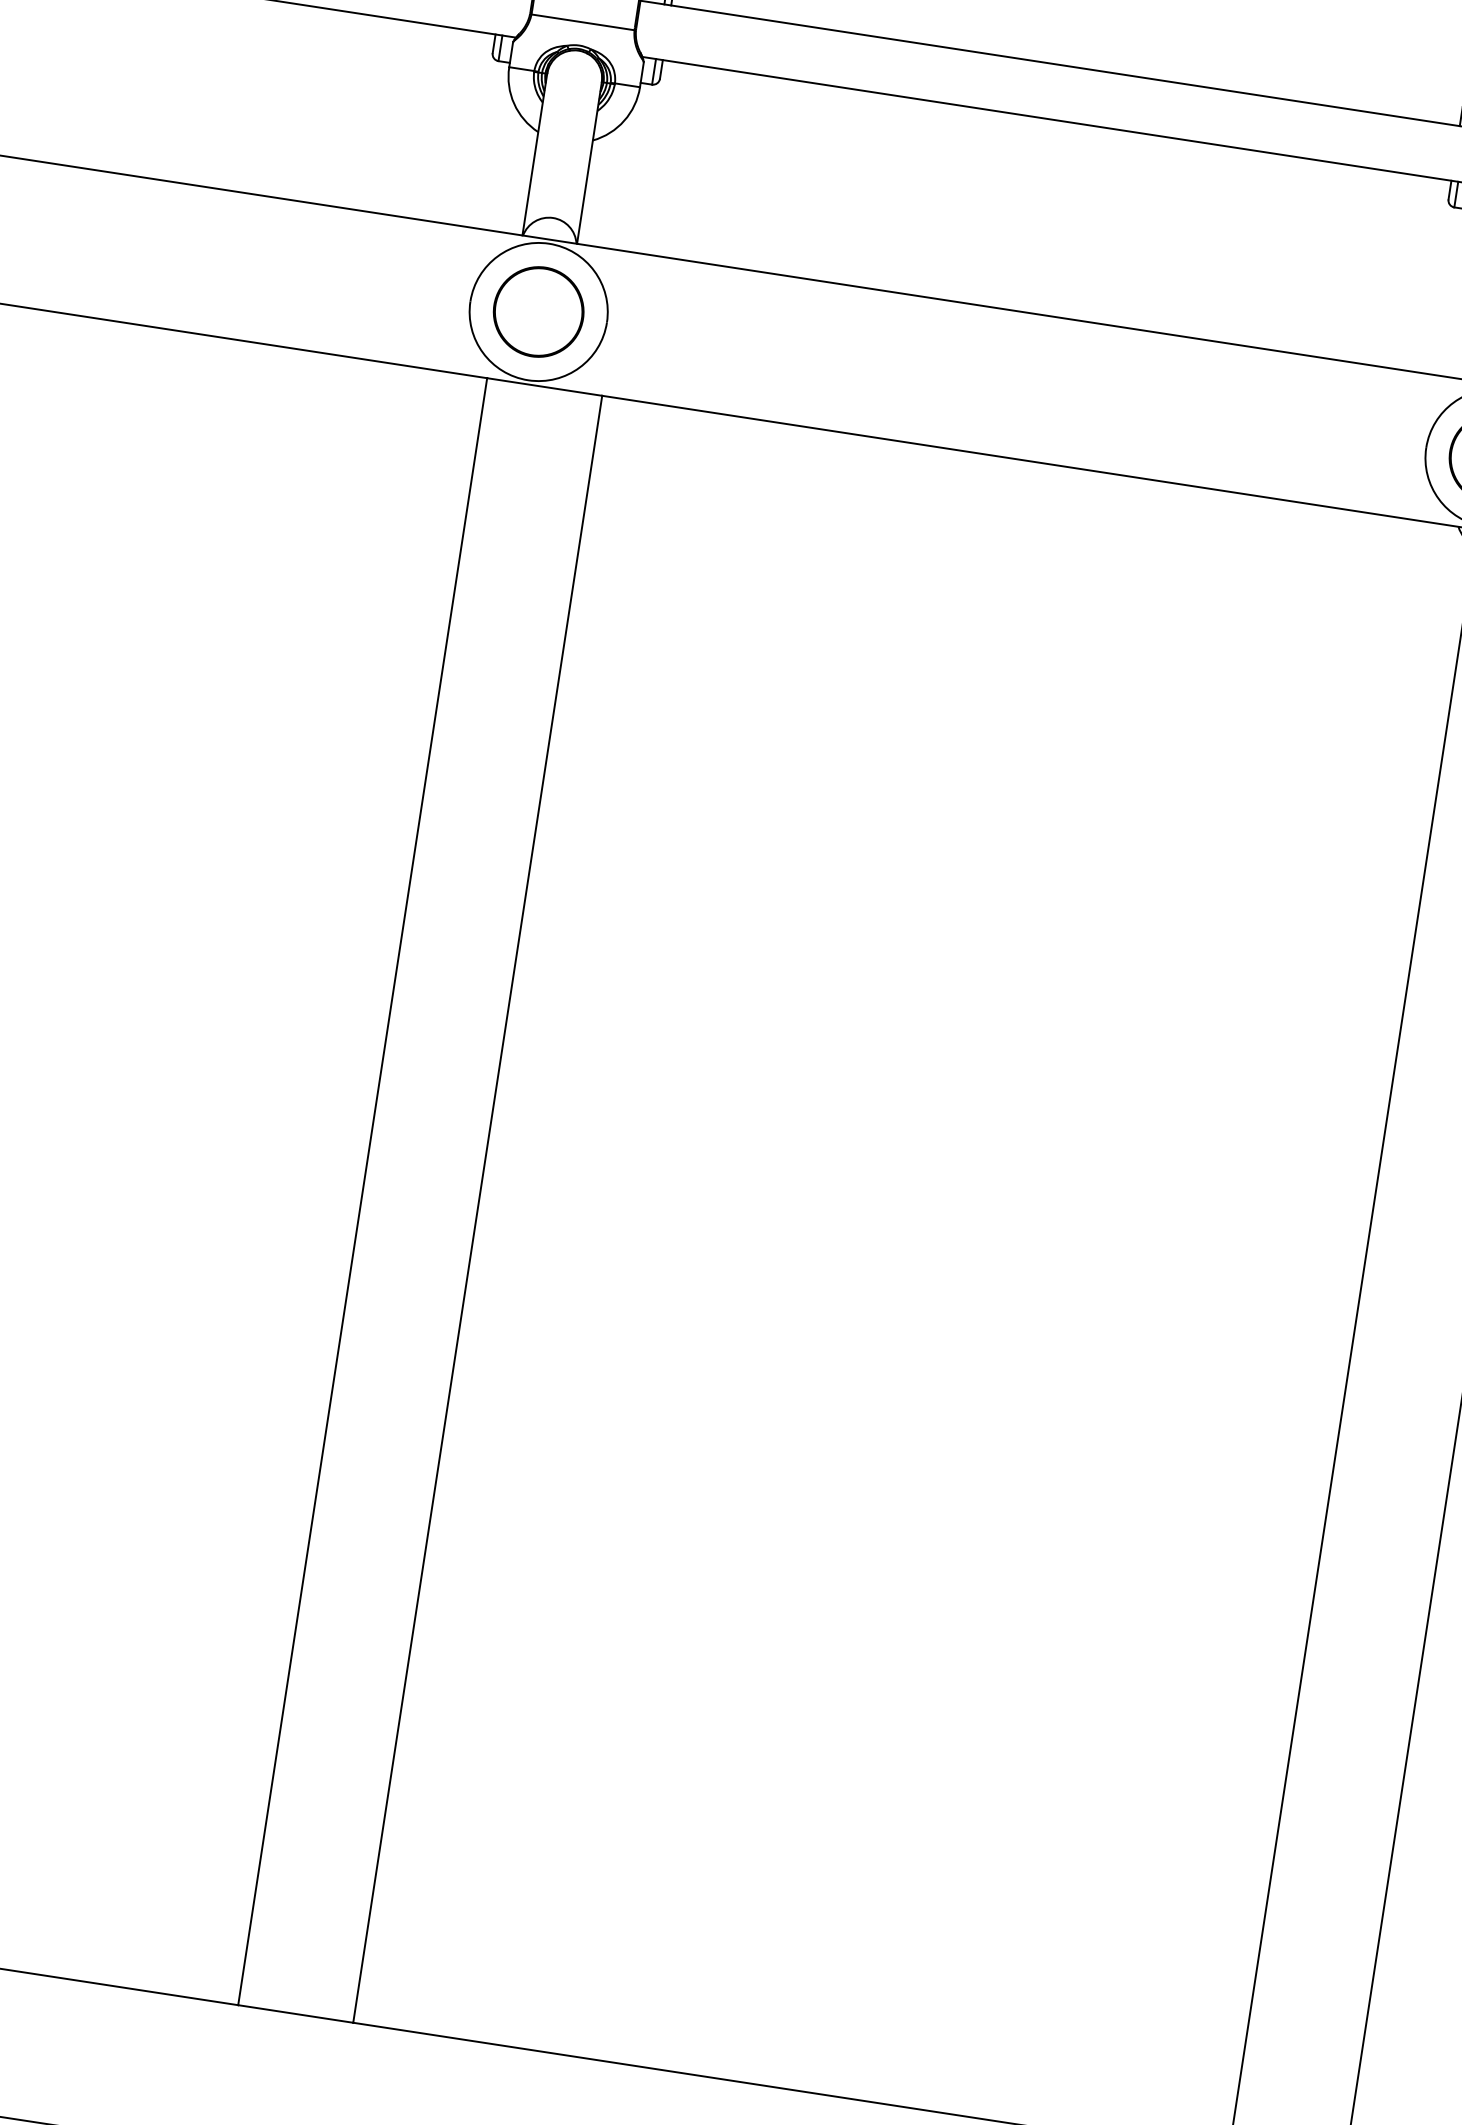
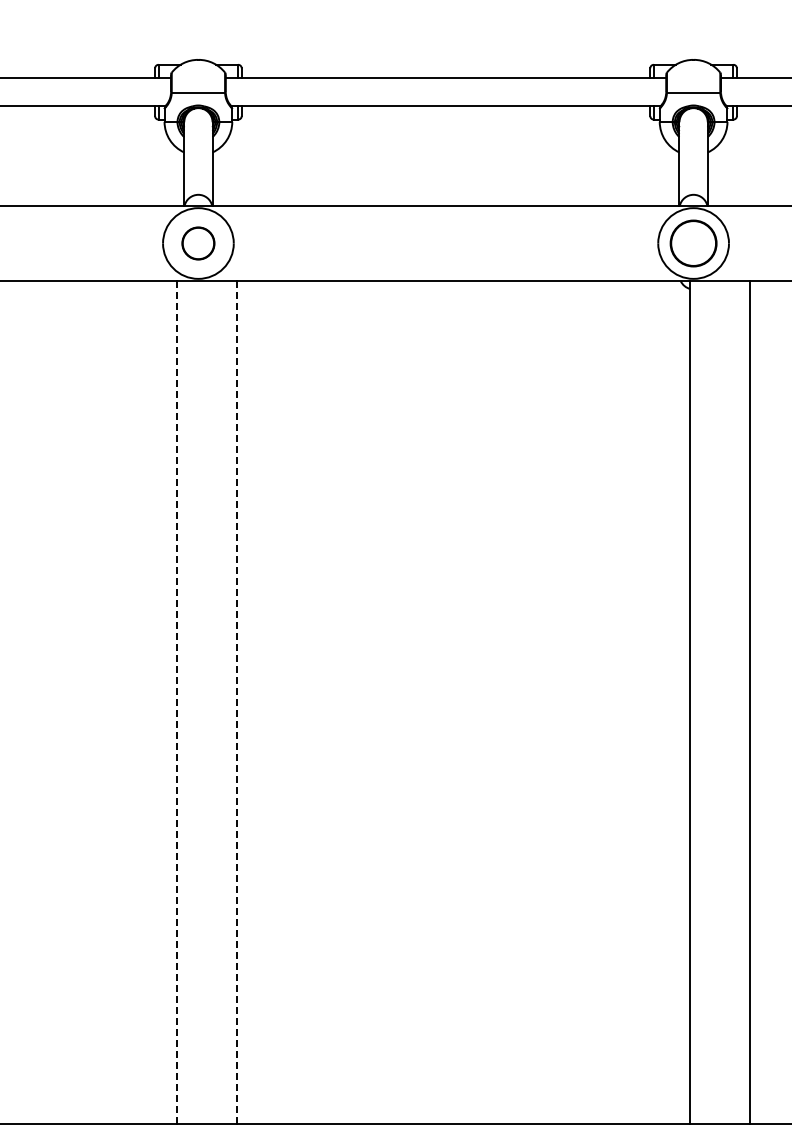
part: (538, 311) -> (198, 243), size x0.7
line: (363, 1189) -> (177, 701), solid -> dashed
line: (478, 1207) -> (237, 701), solid -> dashed

